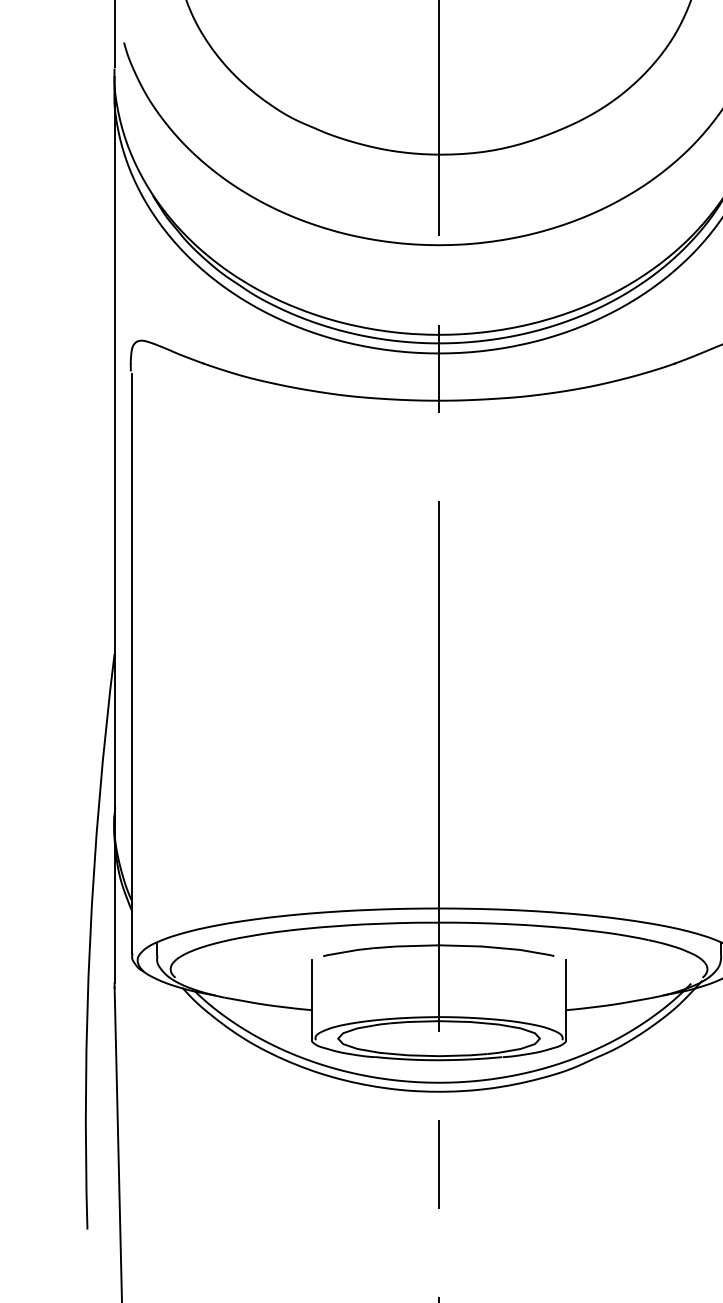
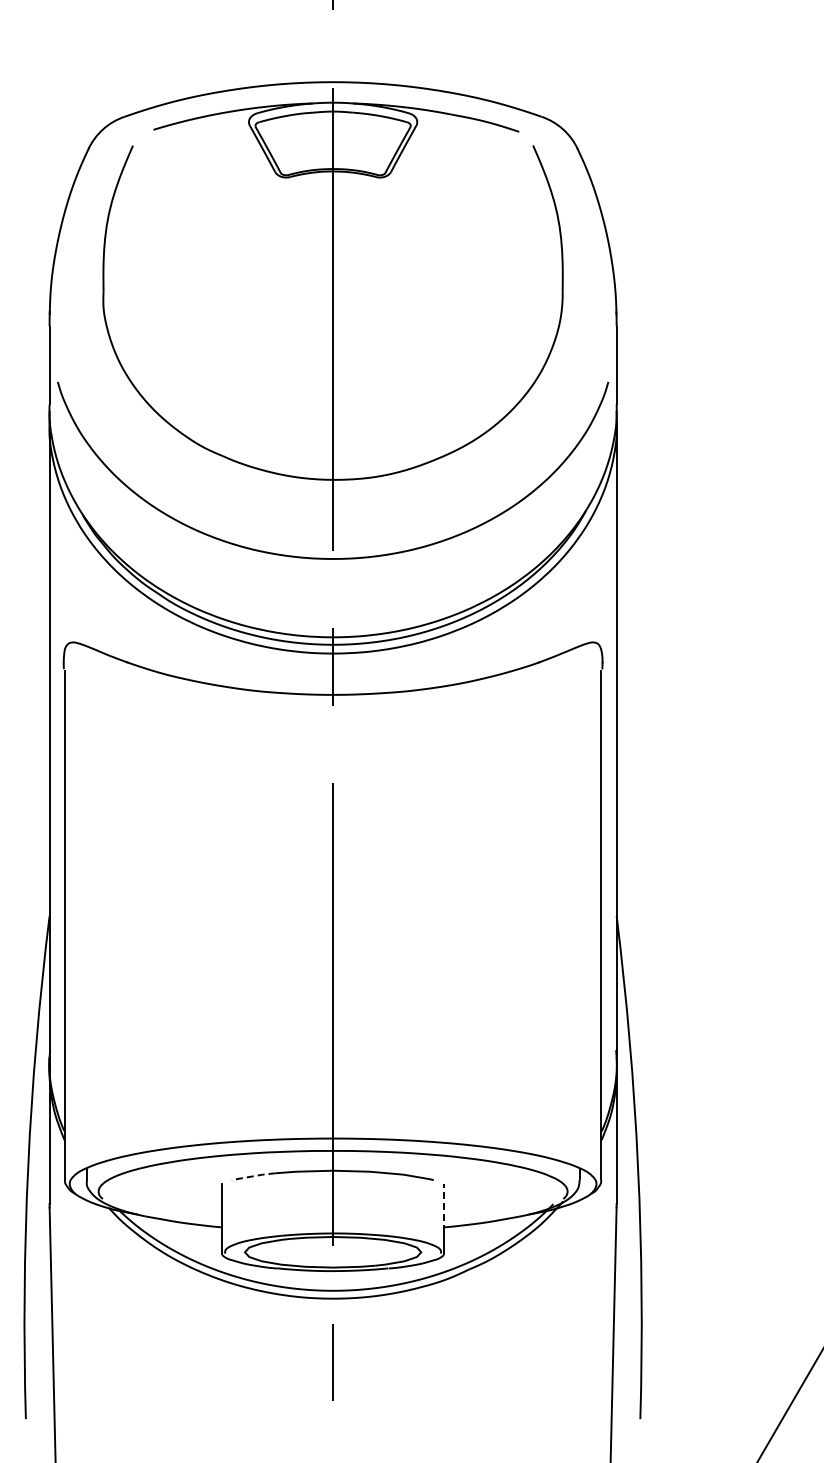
line: (347, 951) -> (253, 1176), solid -> dashed
line: (566, 987) -> (444, 1207), solid -> dashed

